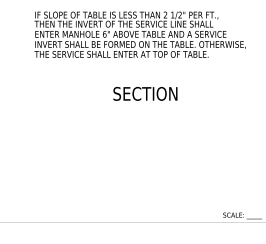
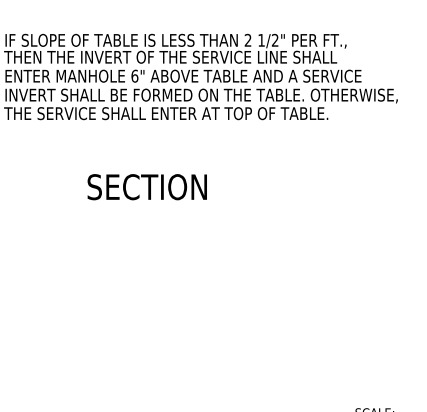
text: (145, 93) -> (147, 186), moved

